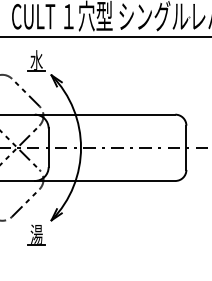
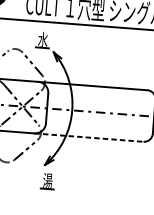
line: (105, 180) -> (89, 137), solid -> dashed
part: (36, 234) -> (47, 180), moved

